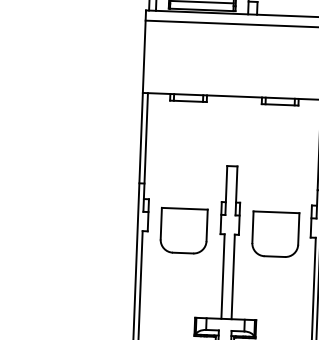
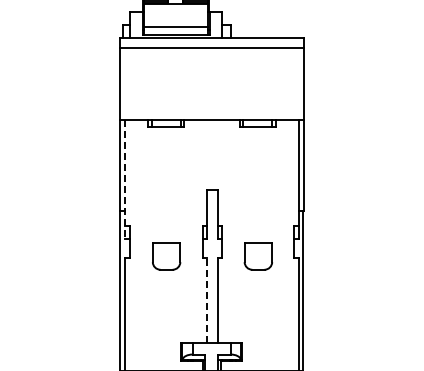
line: (145, 153) -> (125, 180), solid -> dashed
part: (183, 231) -> (166, 256), size x0.6
part: (275, 234) -> (258, 256), size x0.6
line: (223, 276) -> (207, 300), solid -> dashed

